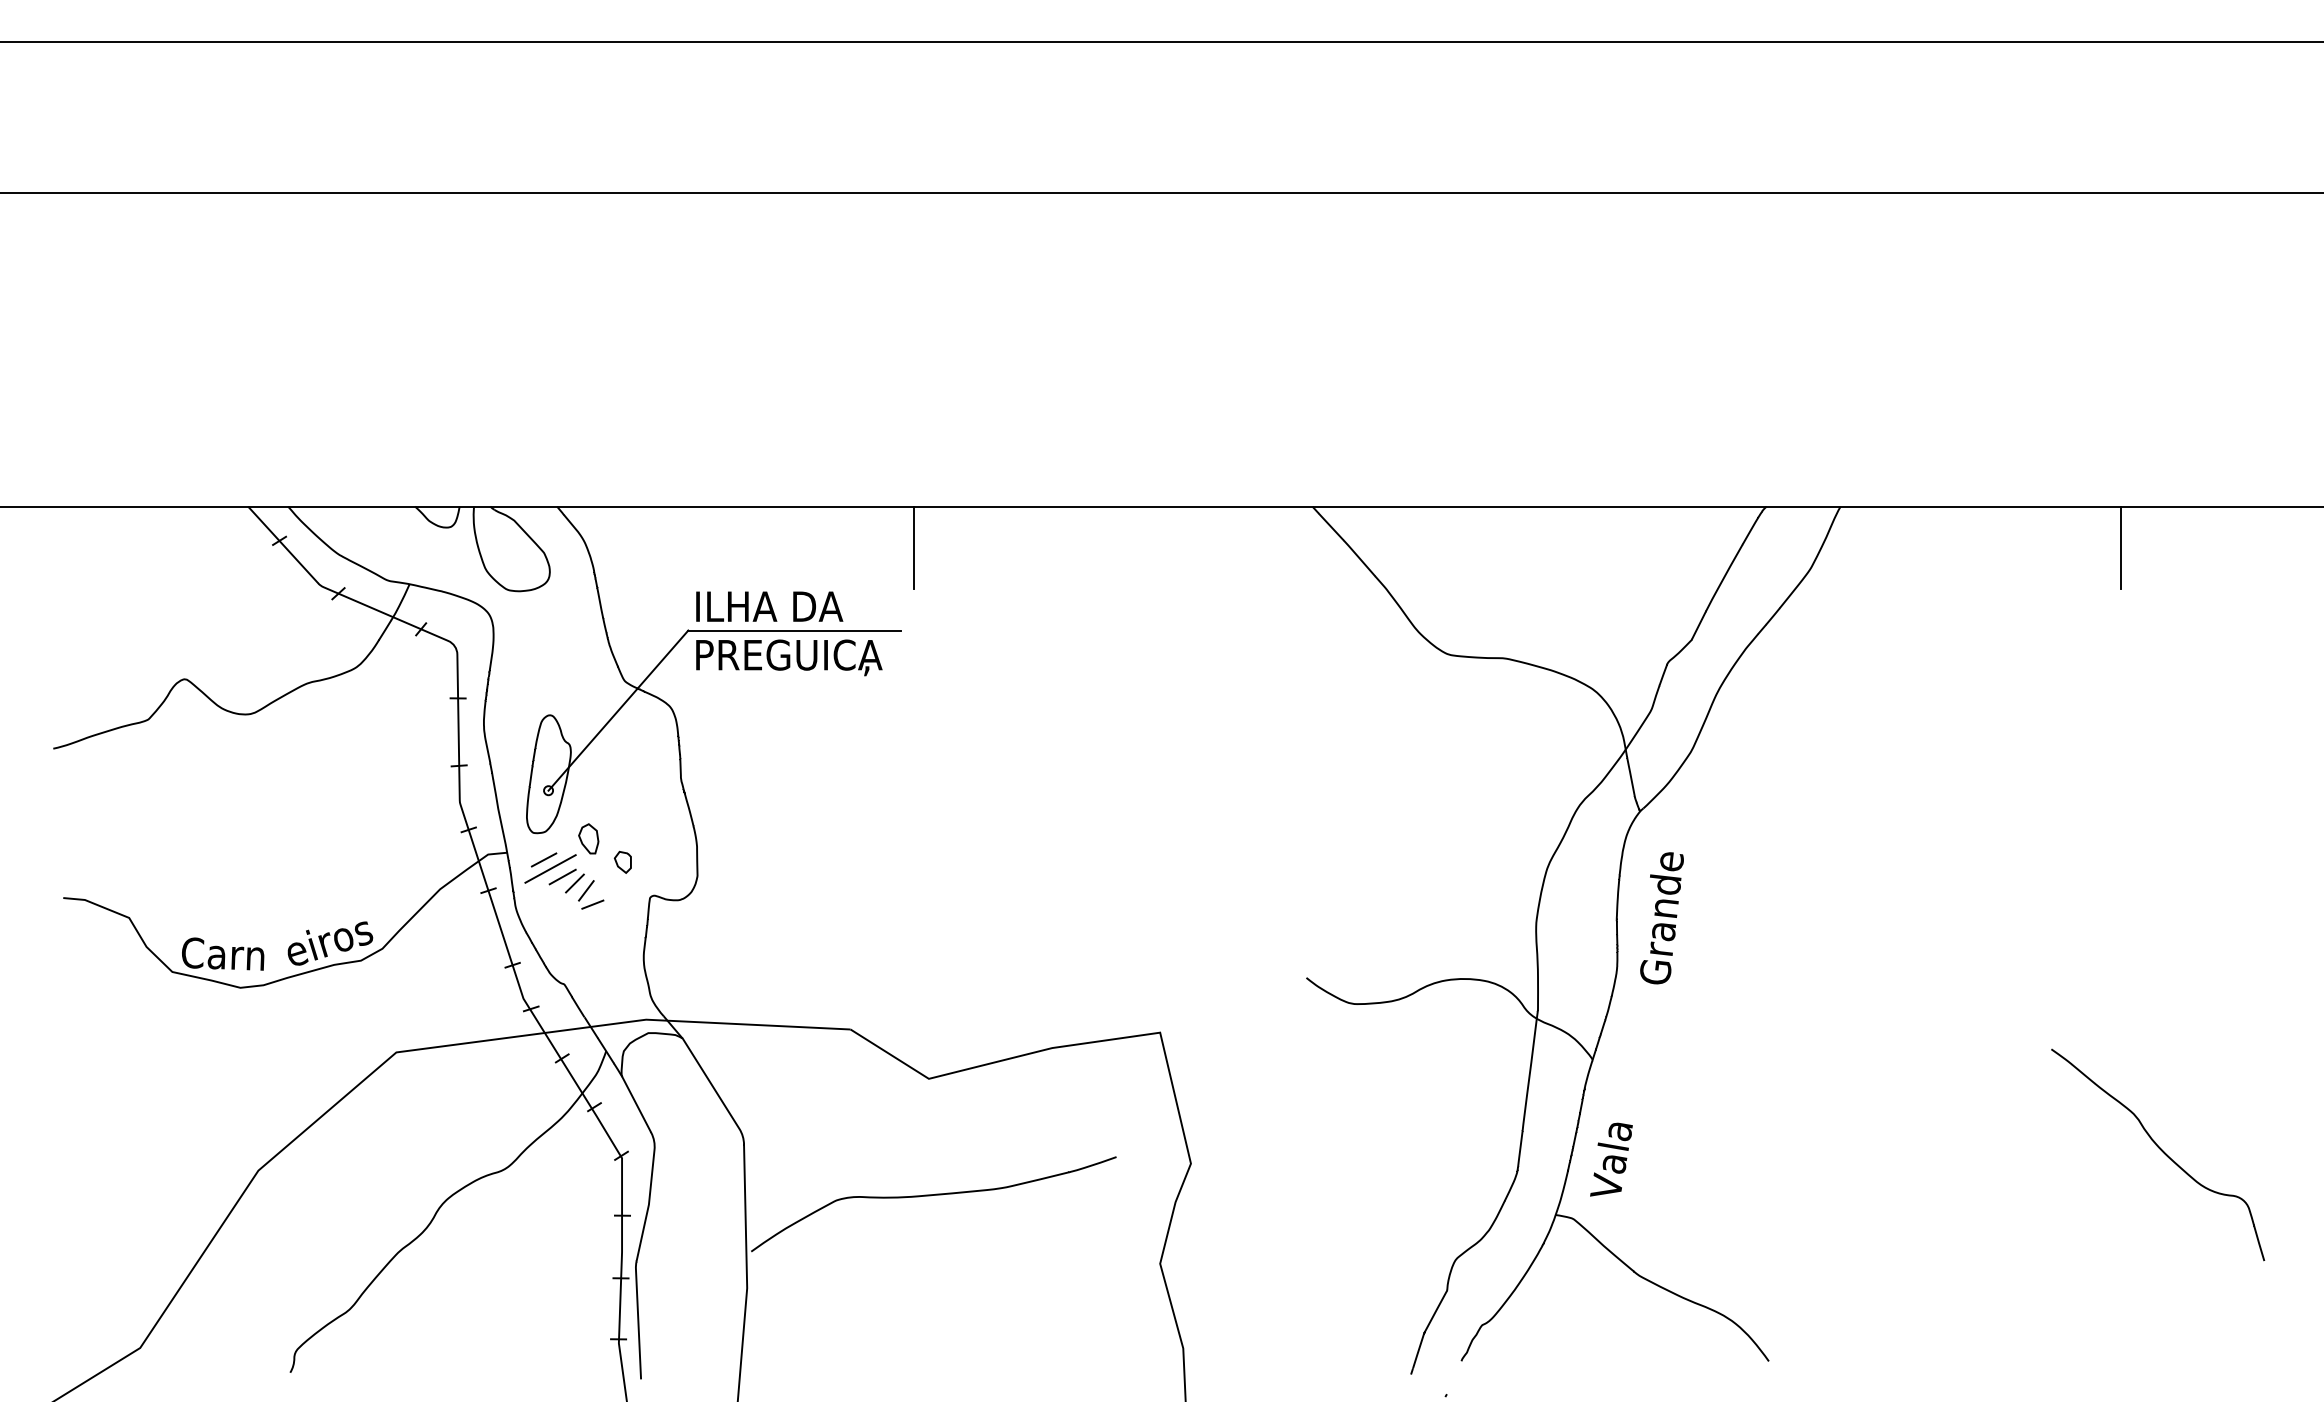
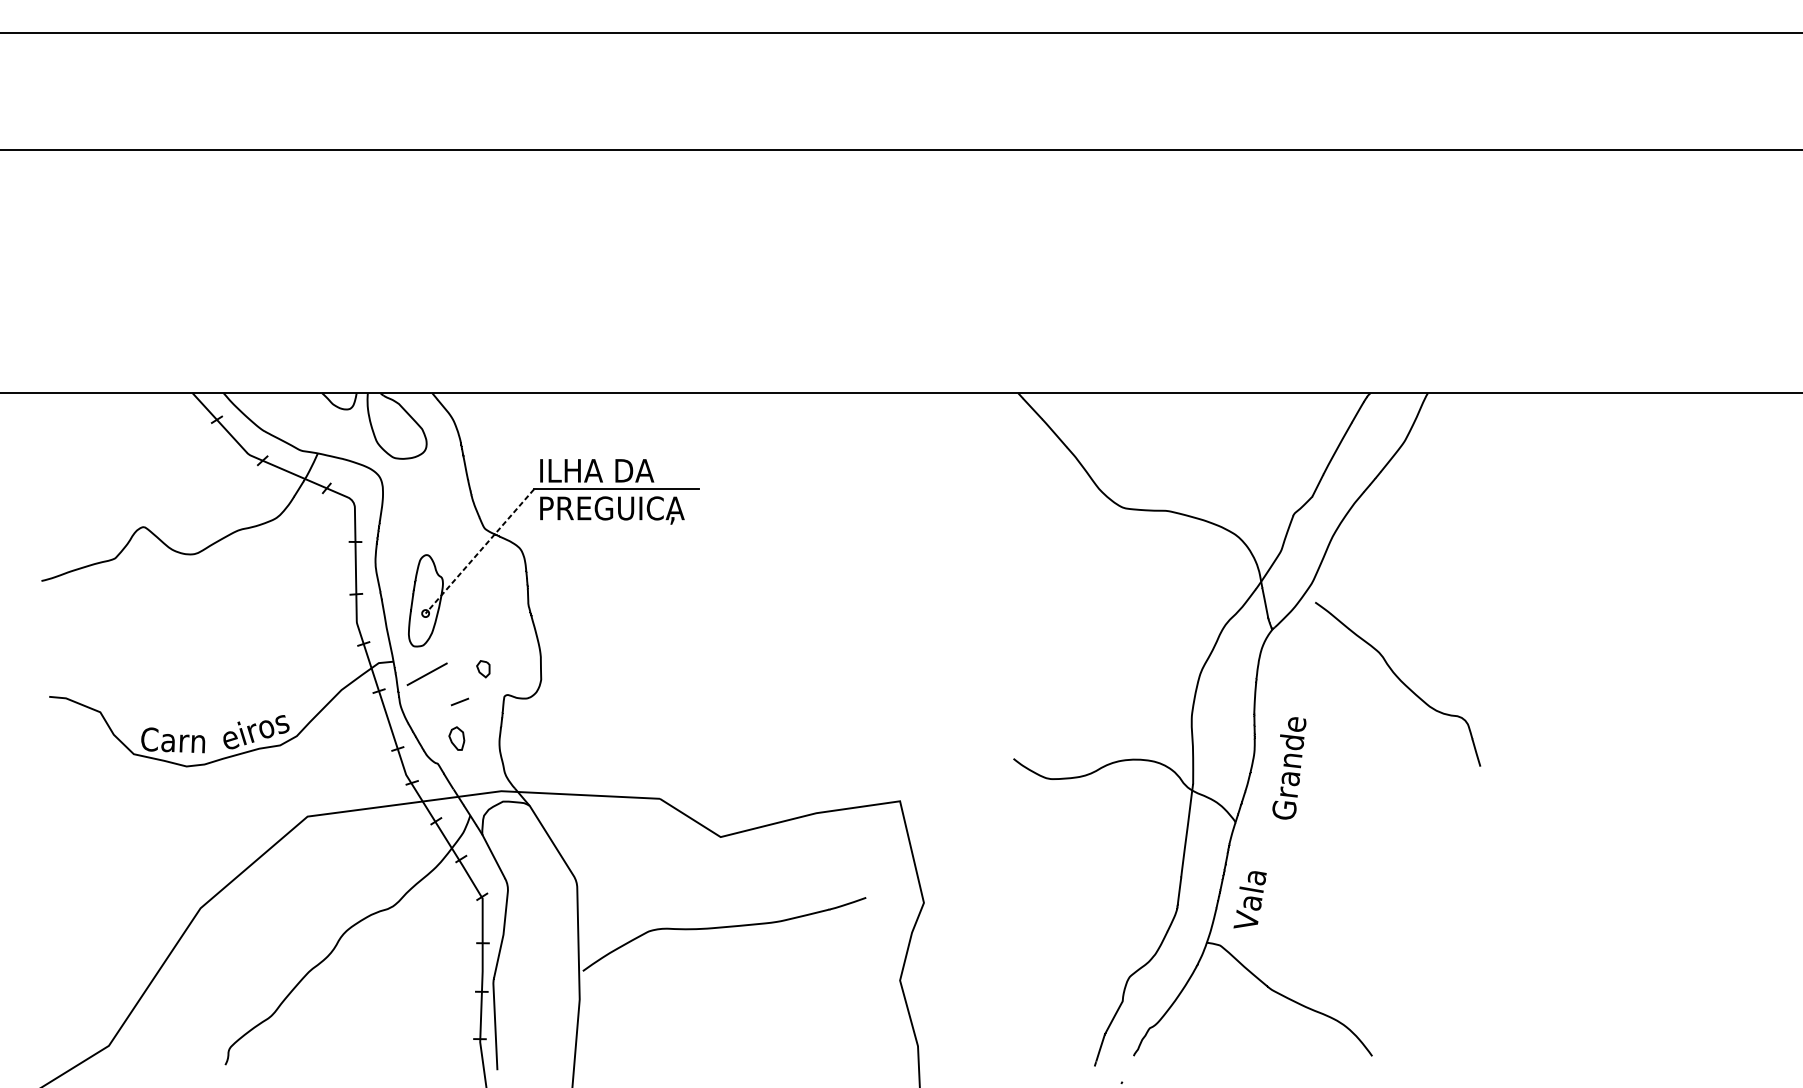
line: (913, 547) -> (708, 424), removed
line: (2121, 547) -> (1645, 424), removed
line: (618, 711) -> (479, 552), solid -> dashed
part: (588, 838) -> (456, 738), moved
line: (543, 859) -> (421, 666), removed
line: (562, 876) -> (436, 680), removed
line: (574, 883) -> (445, 685), removed
line: (586, 890) -> (455, 690), removed
text: (1661, 918) -> (1288, 768), moved
curve: (2161, 1151) -> (1400, 681), moved

